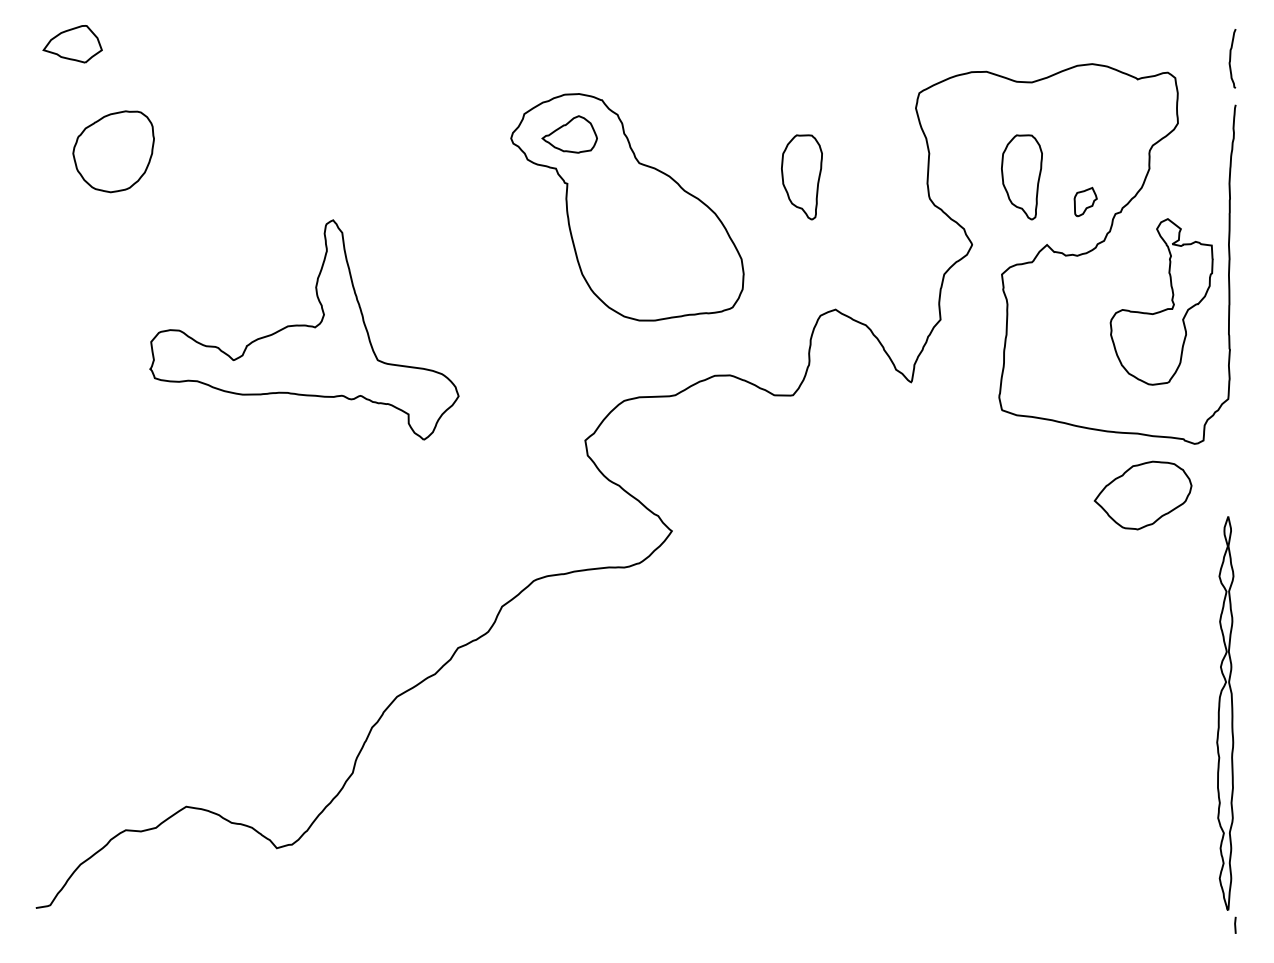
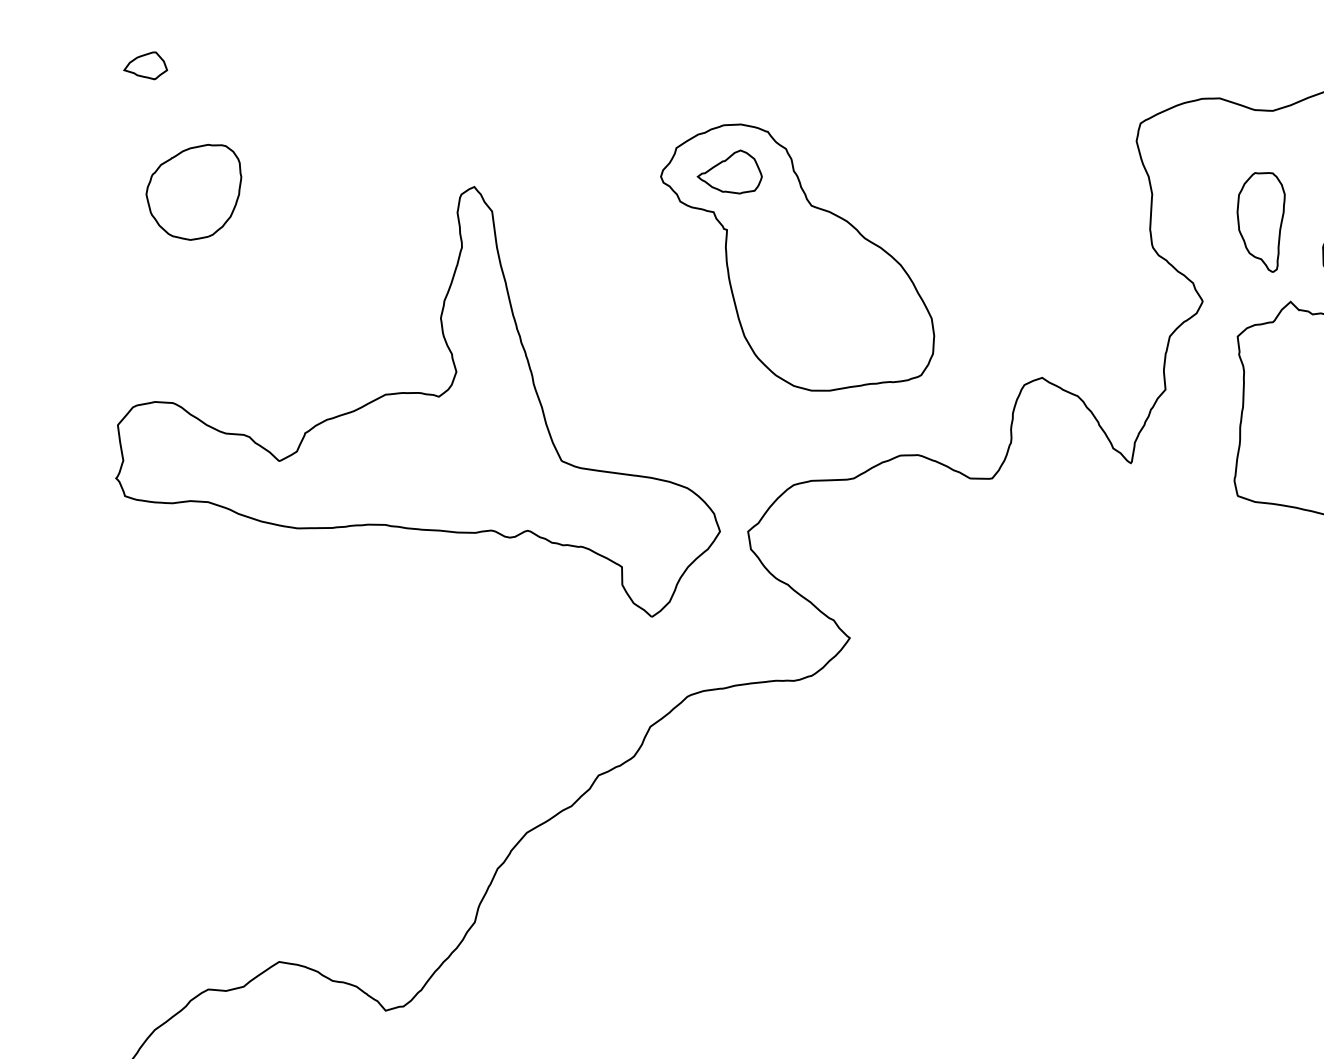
part: (72, 43) -> (145, 65), size x0.62
part: (801, 177) -> (1002, 222), removed
part: (304, 329) -> (418, 401), size x1.67

